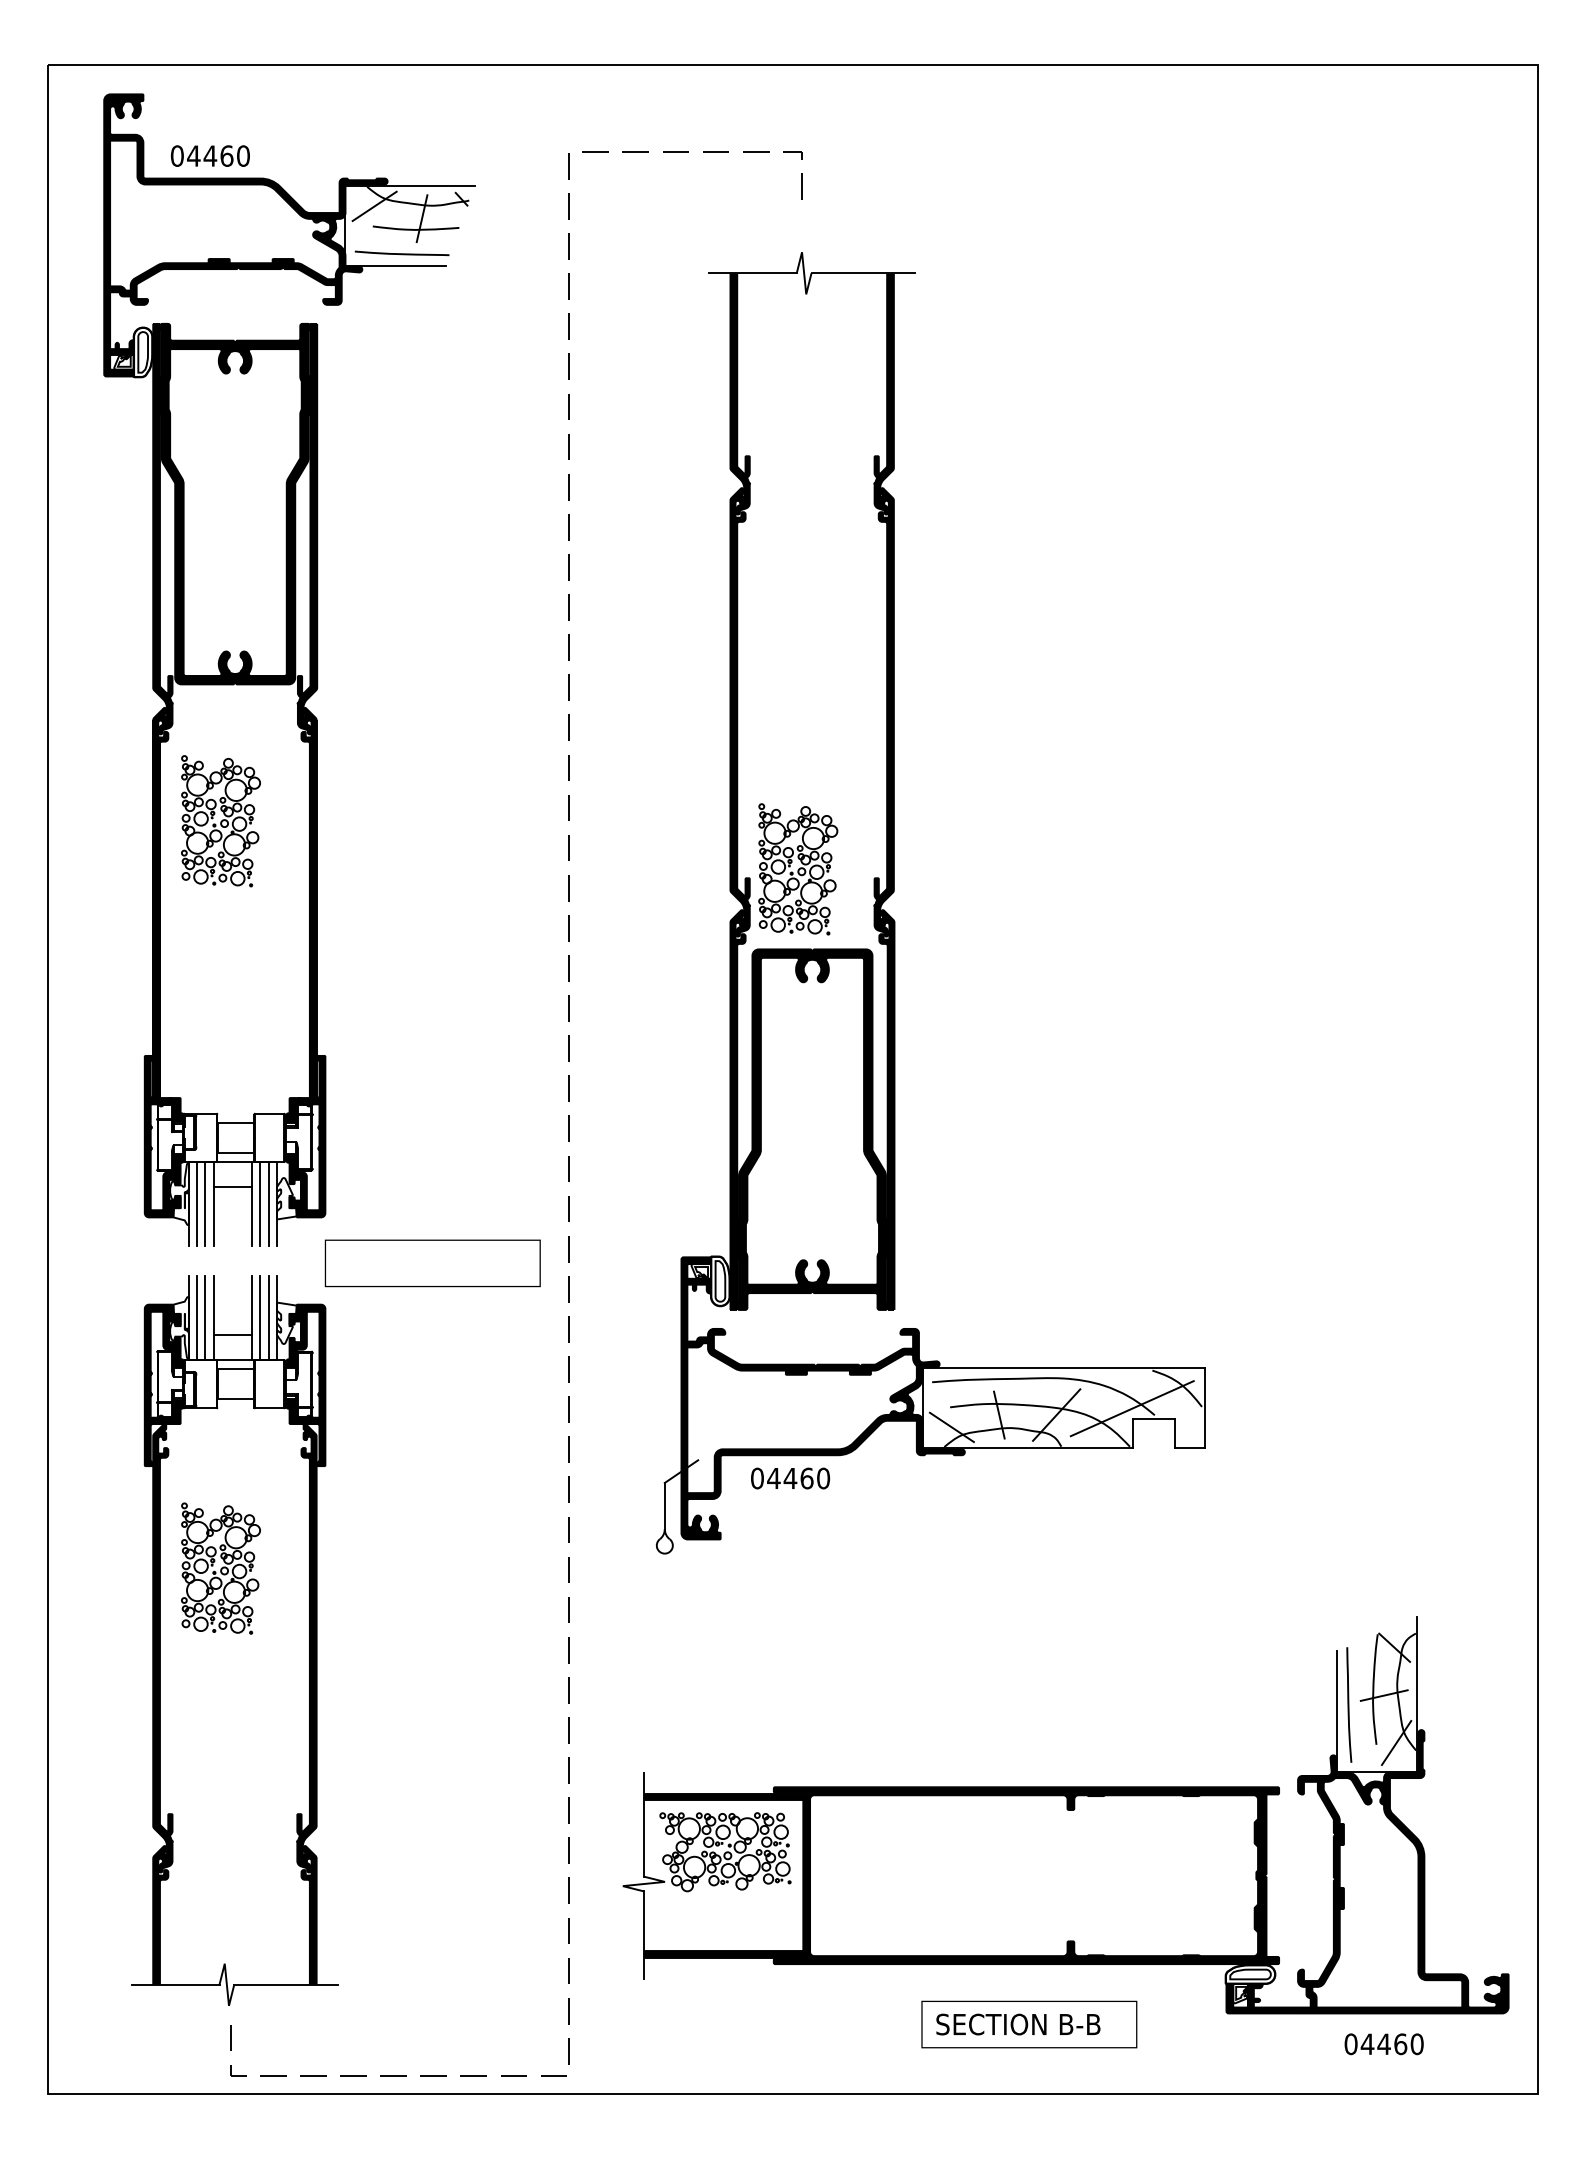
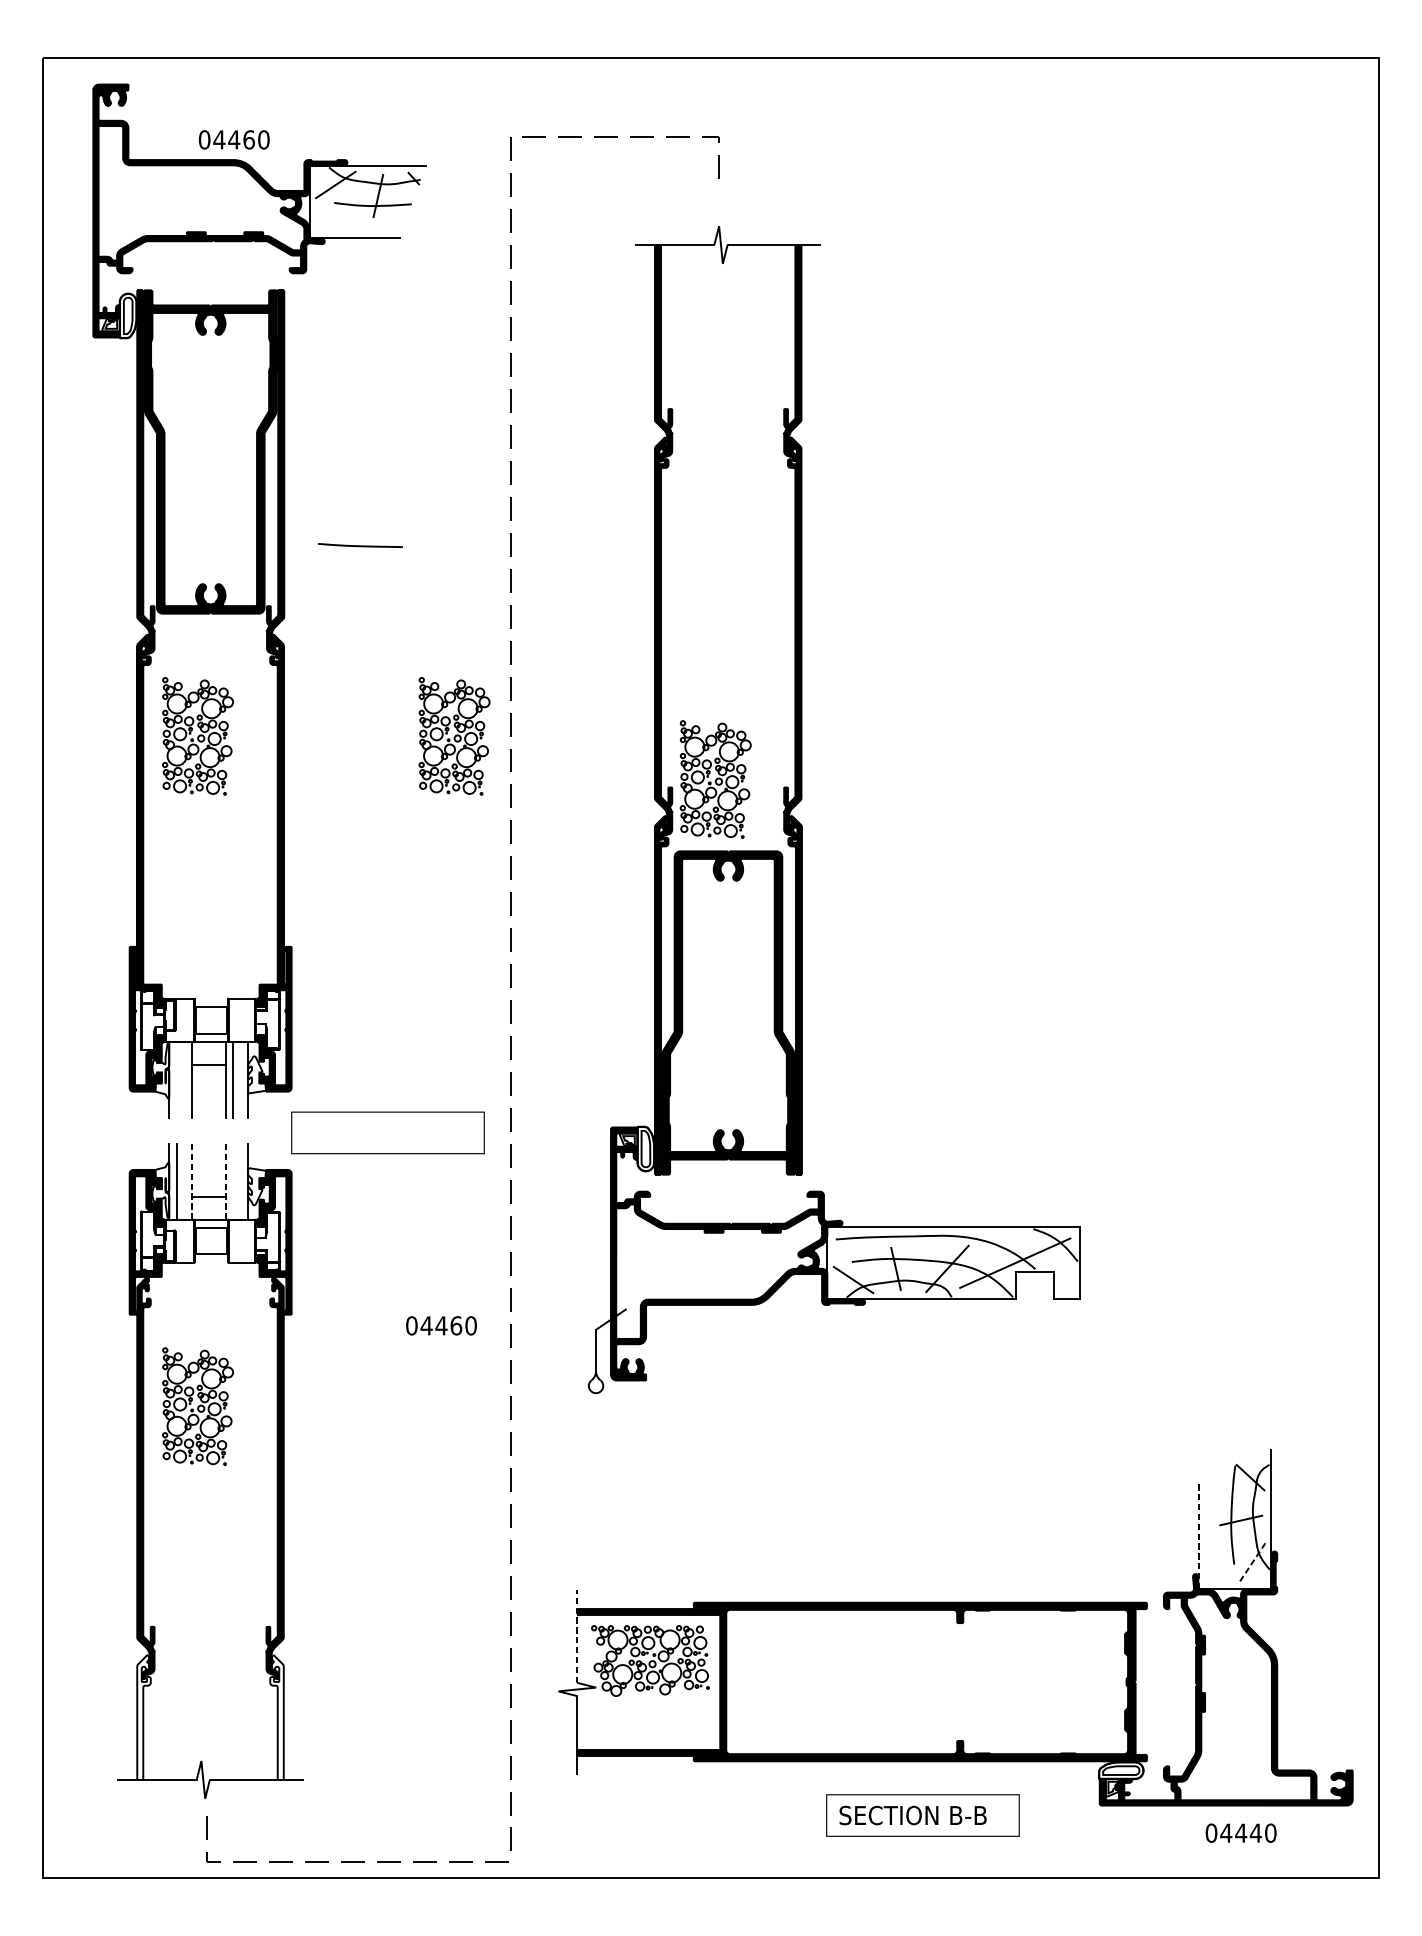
text: (210, 155) -> (234, 139), moved
curve: (401, 253) -> (359, 545), moved
part: (506, 821) -> (454, 736), added
line: (197, 1204) -> (176, 1080), removed
line: (205, 1204) -> (184, 1080), removed
line: (268, 1204) -> (240, 1080), removed
line: (205, 1317) -> (184, 1181), removed
line: (213, 1317) -> (191, 1181), solid -> dashed
line: (251, 1317) -> (225, 1181), solid -> dashed
line: (260, 1317) -> (233, 1181), removed
line: (268, 1317) -> (240, 1181), removed
text: (790, 1478) -> (441, 1325), moved
curve: (1349, 1704) -> (1210, 1528), removed
line: (1337, 1711) -> (1199, 1534), solid -> dashed
line: (1396, 1743) -> (1252, 1563), solid -> dashed
line: (643, 1824) -> (576, 1636), solid -> dashed
fill: (160, 1915) -> (143, 1717), removed
fill: (308, 1915) -> (276, 1717), removed
text: (1400, 2044) -> (1255, 1833), 04460 -> 04440

